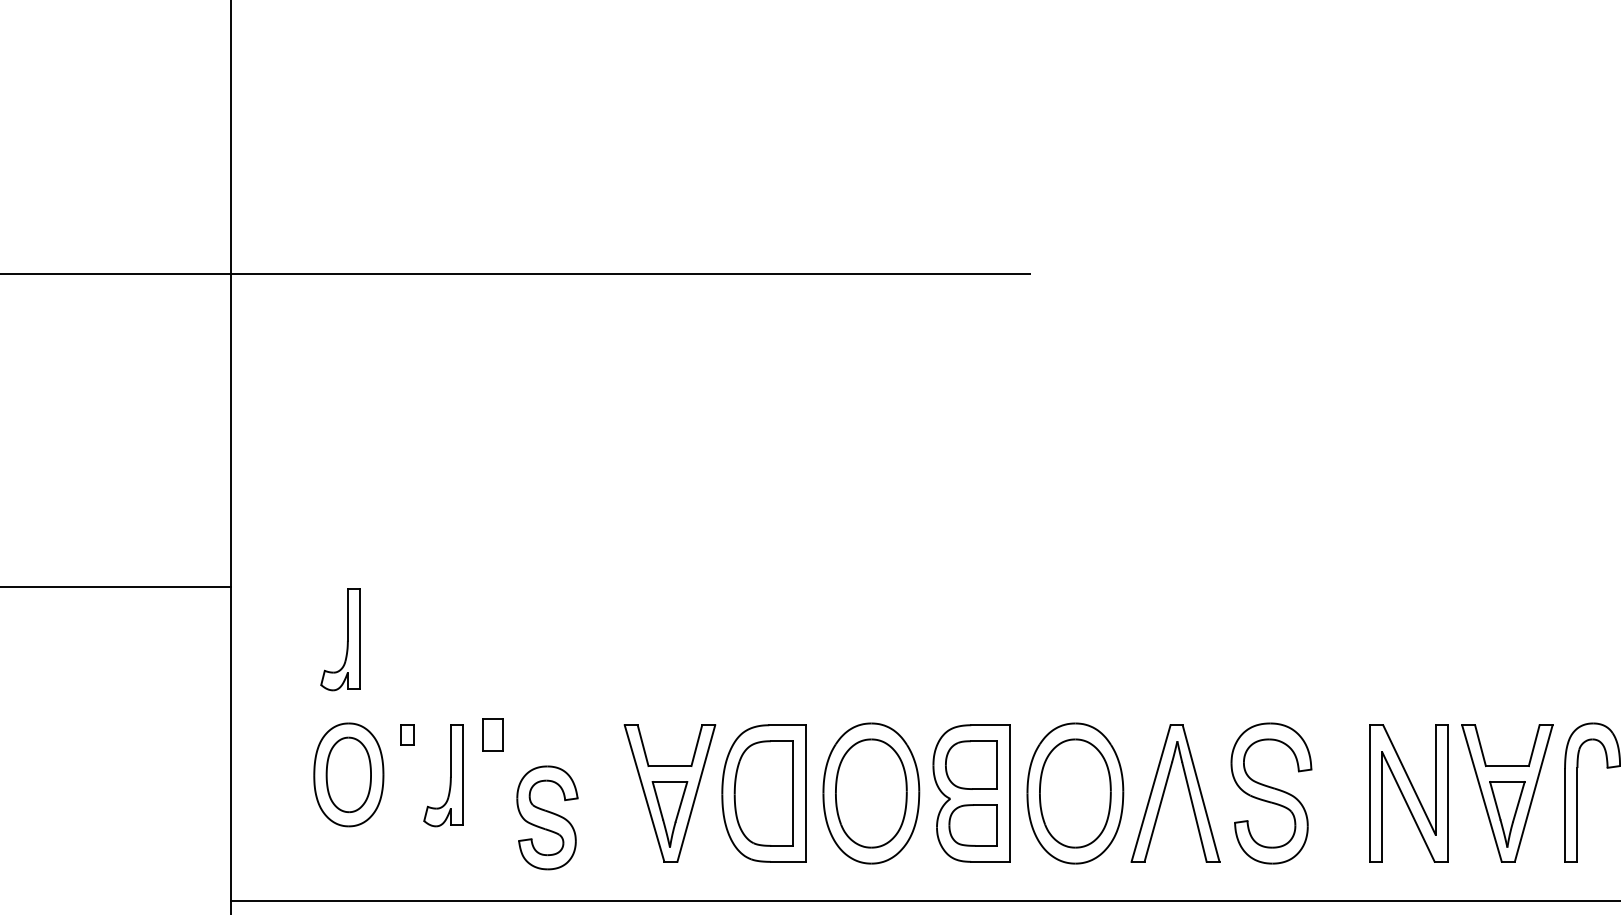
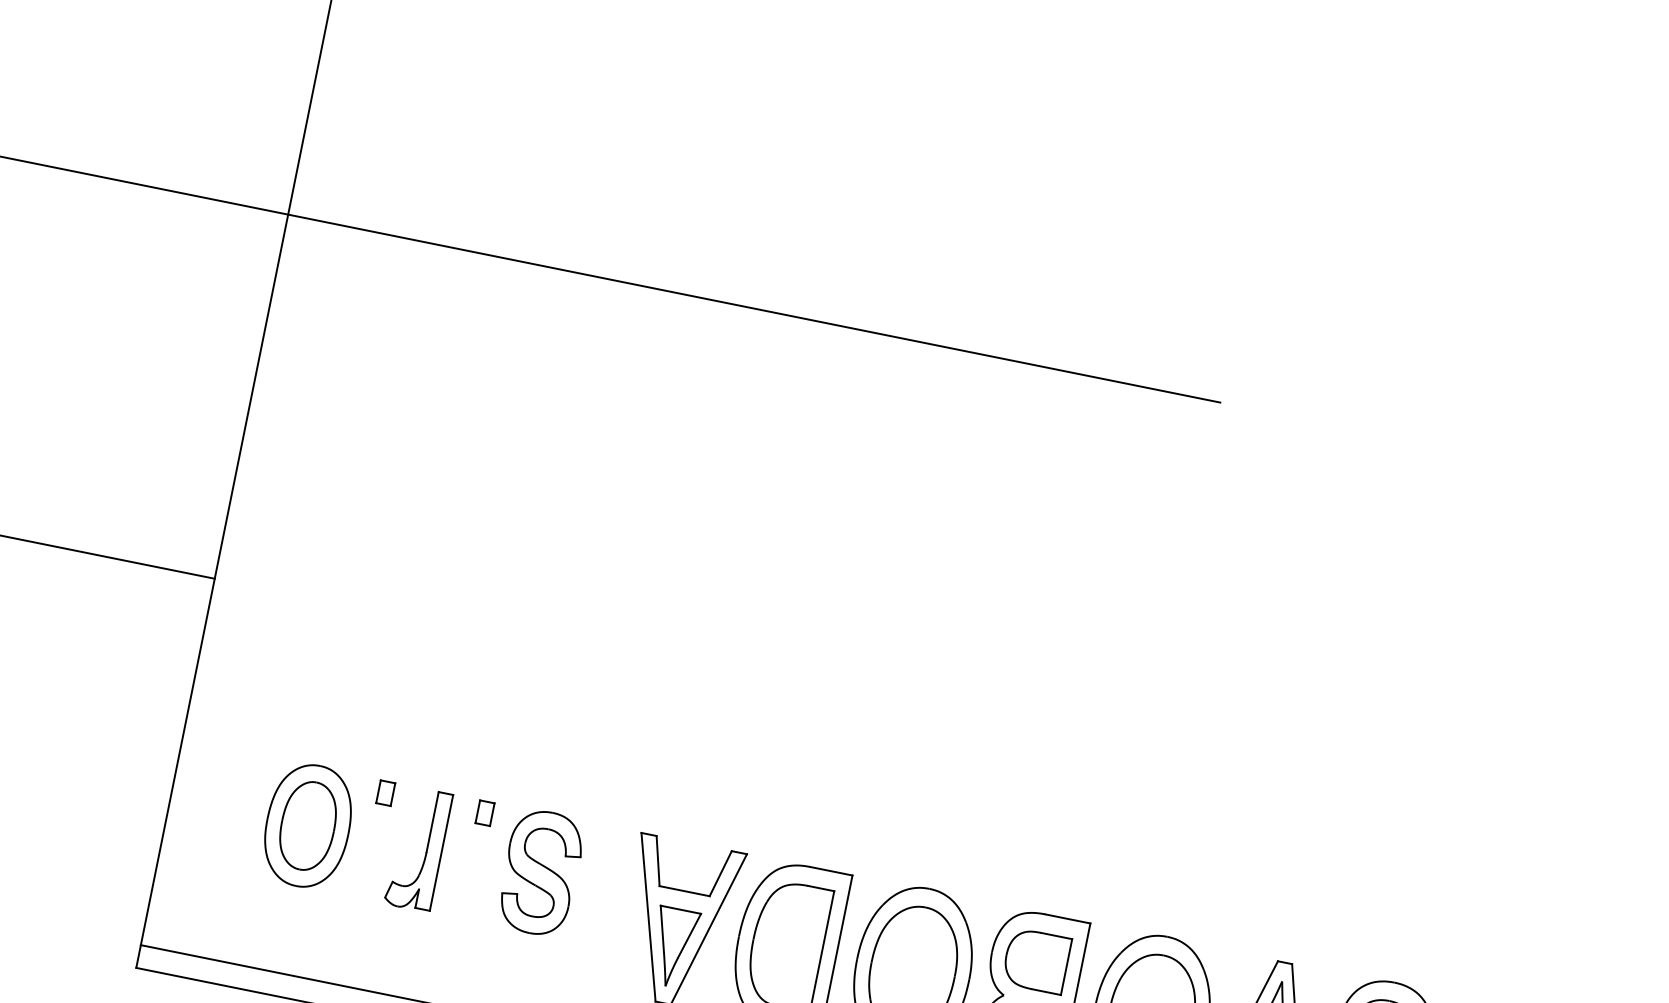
part: (347, 639) -> (338, 667), removed
part: (492, 734) -> (485, 812), size x0.62
part: (547, 817) -> (540, 872), moved

